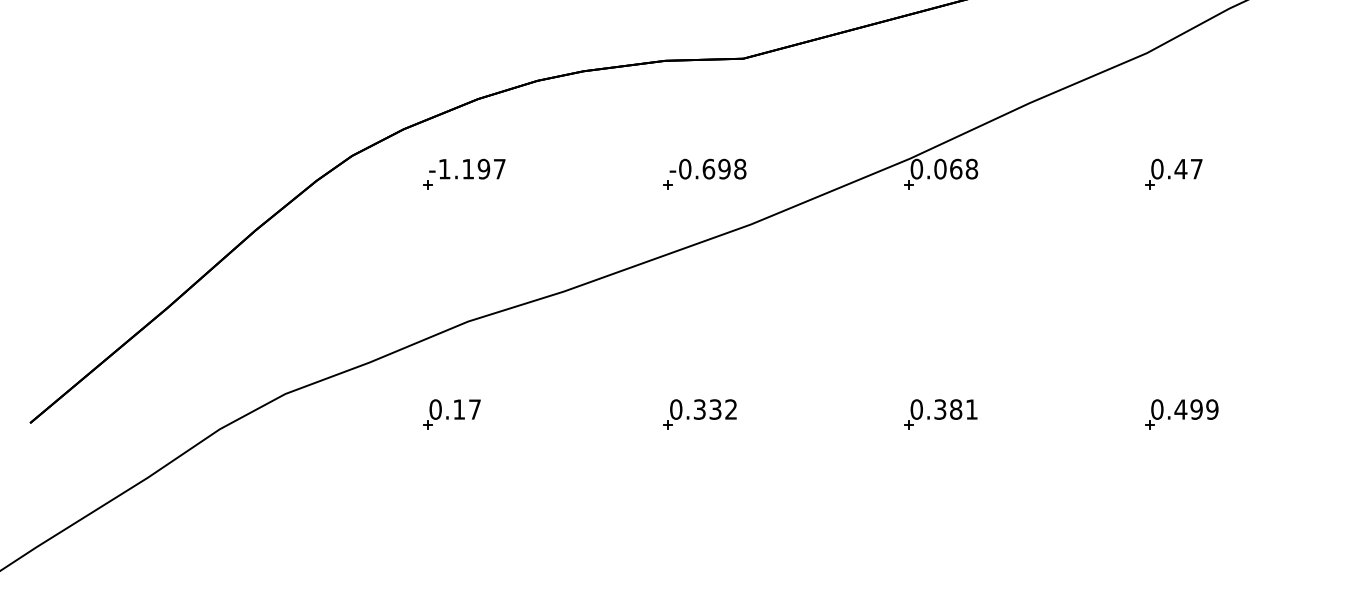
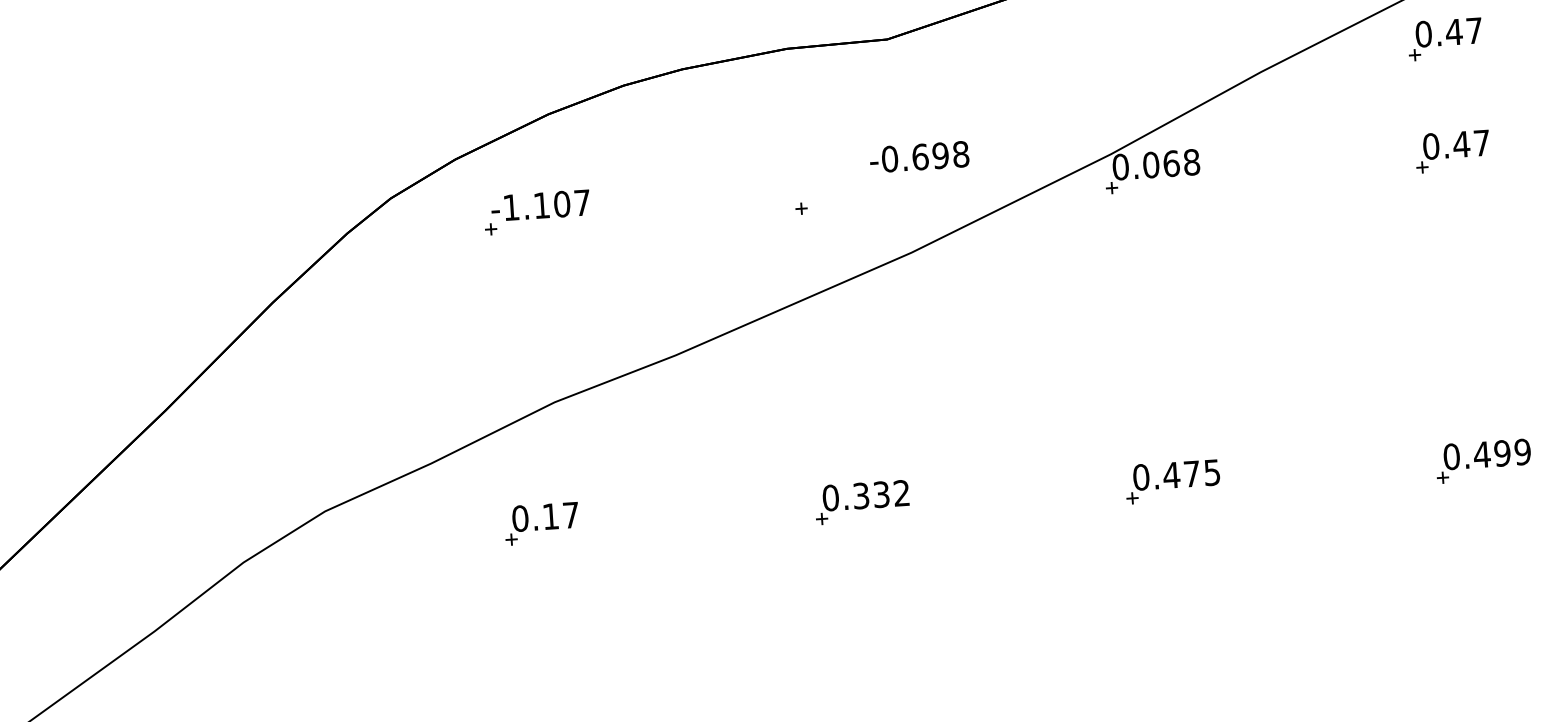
part: (1173, 86) -> (1444, 38), added
text: (707, 168) -> (918, 156), moved
text: (483, 169) -> (561, 204), -1.197 -> -1.107
text: (955, 409) -> (1191, 473), 0.381 -> 0.475

